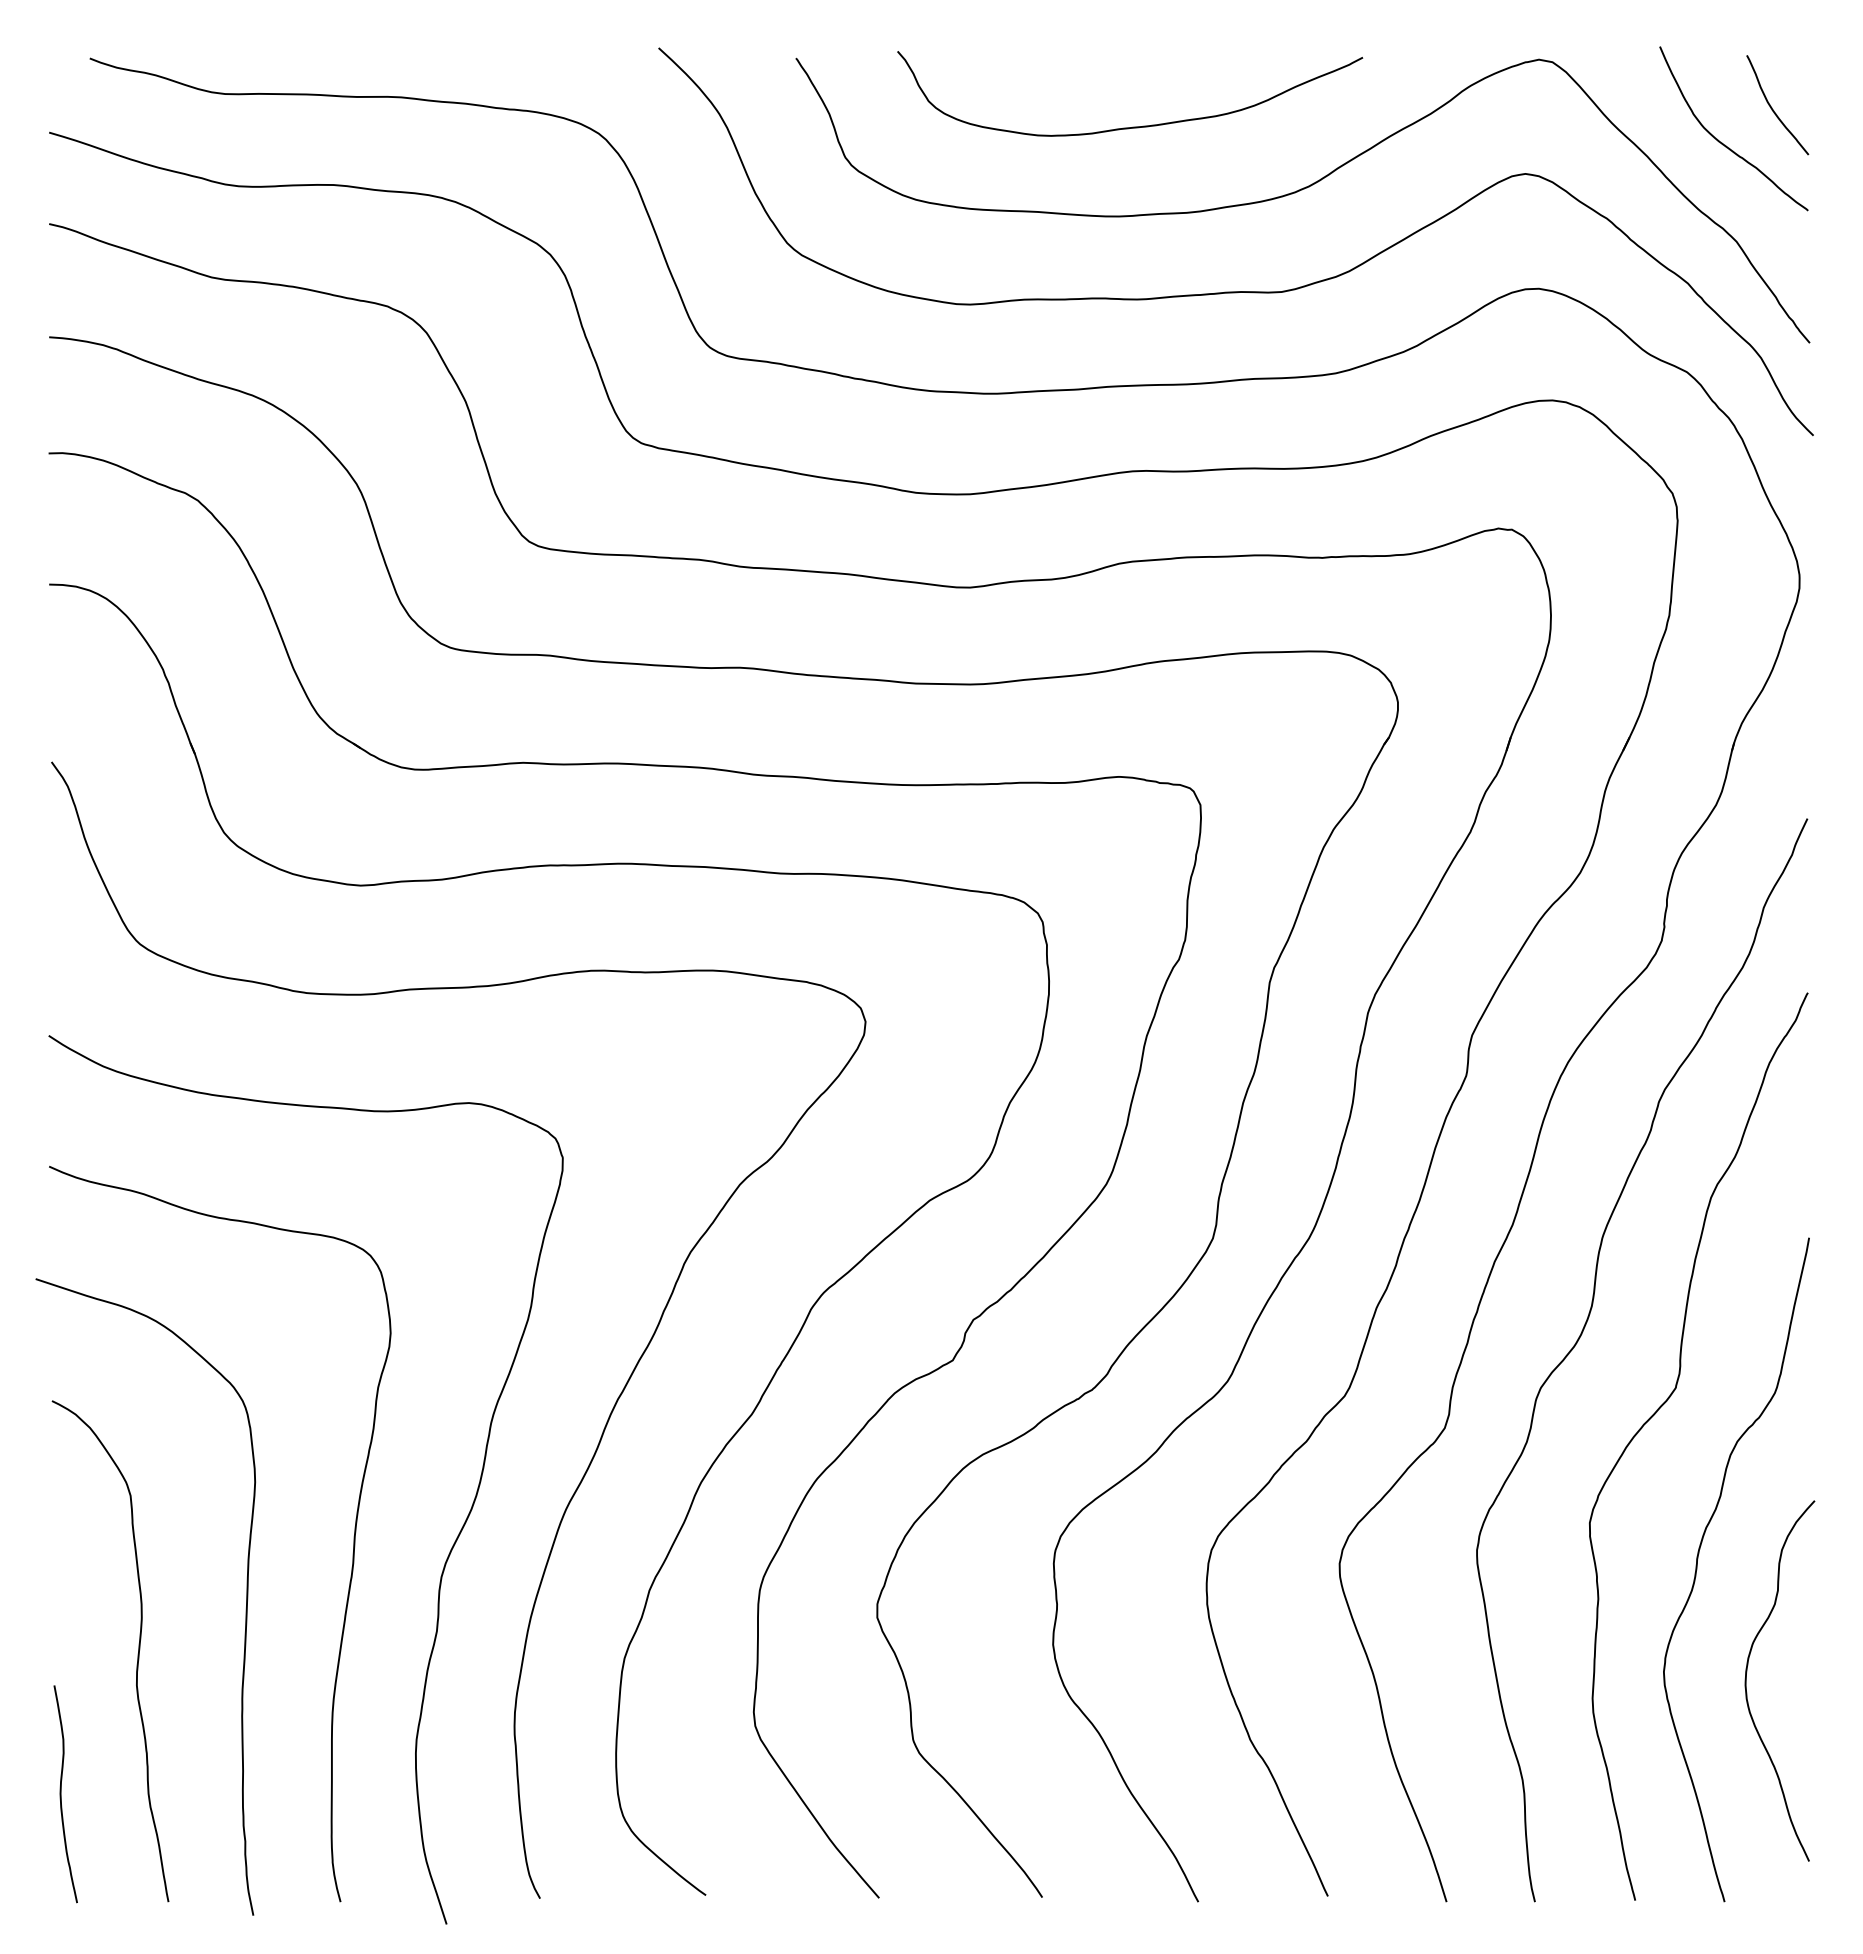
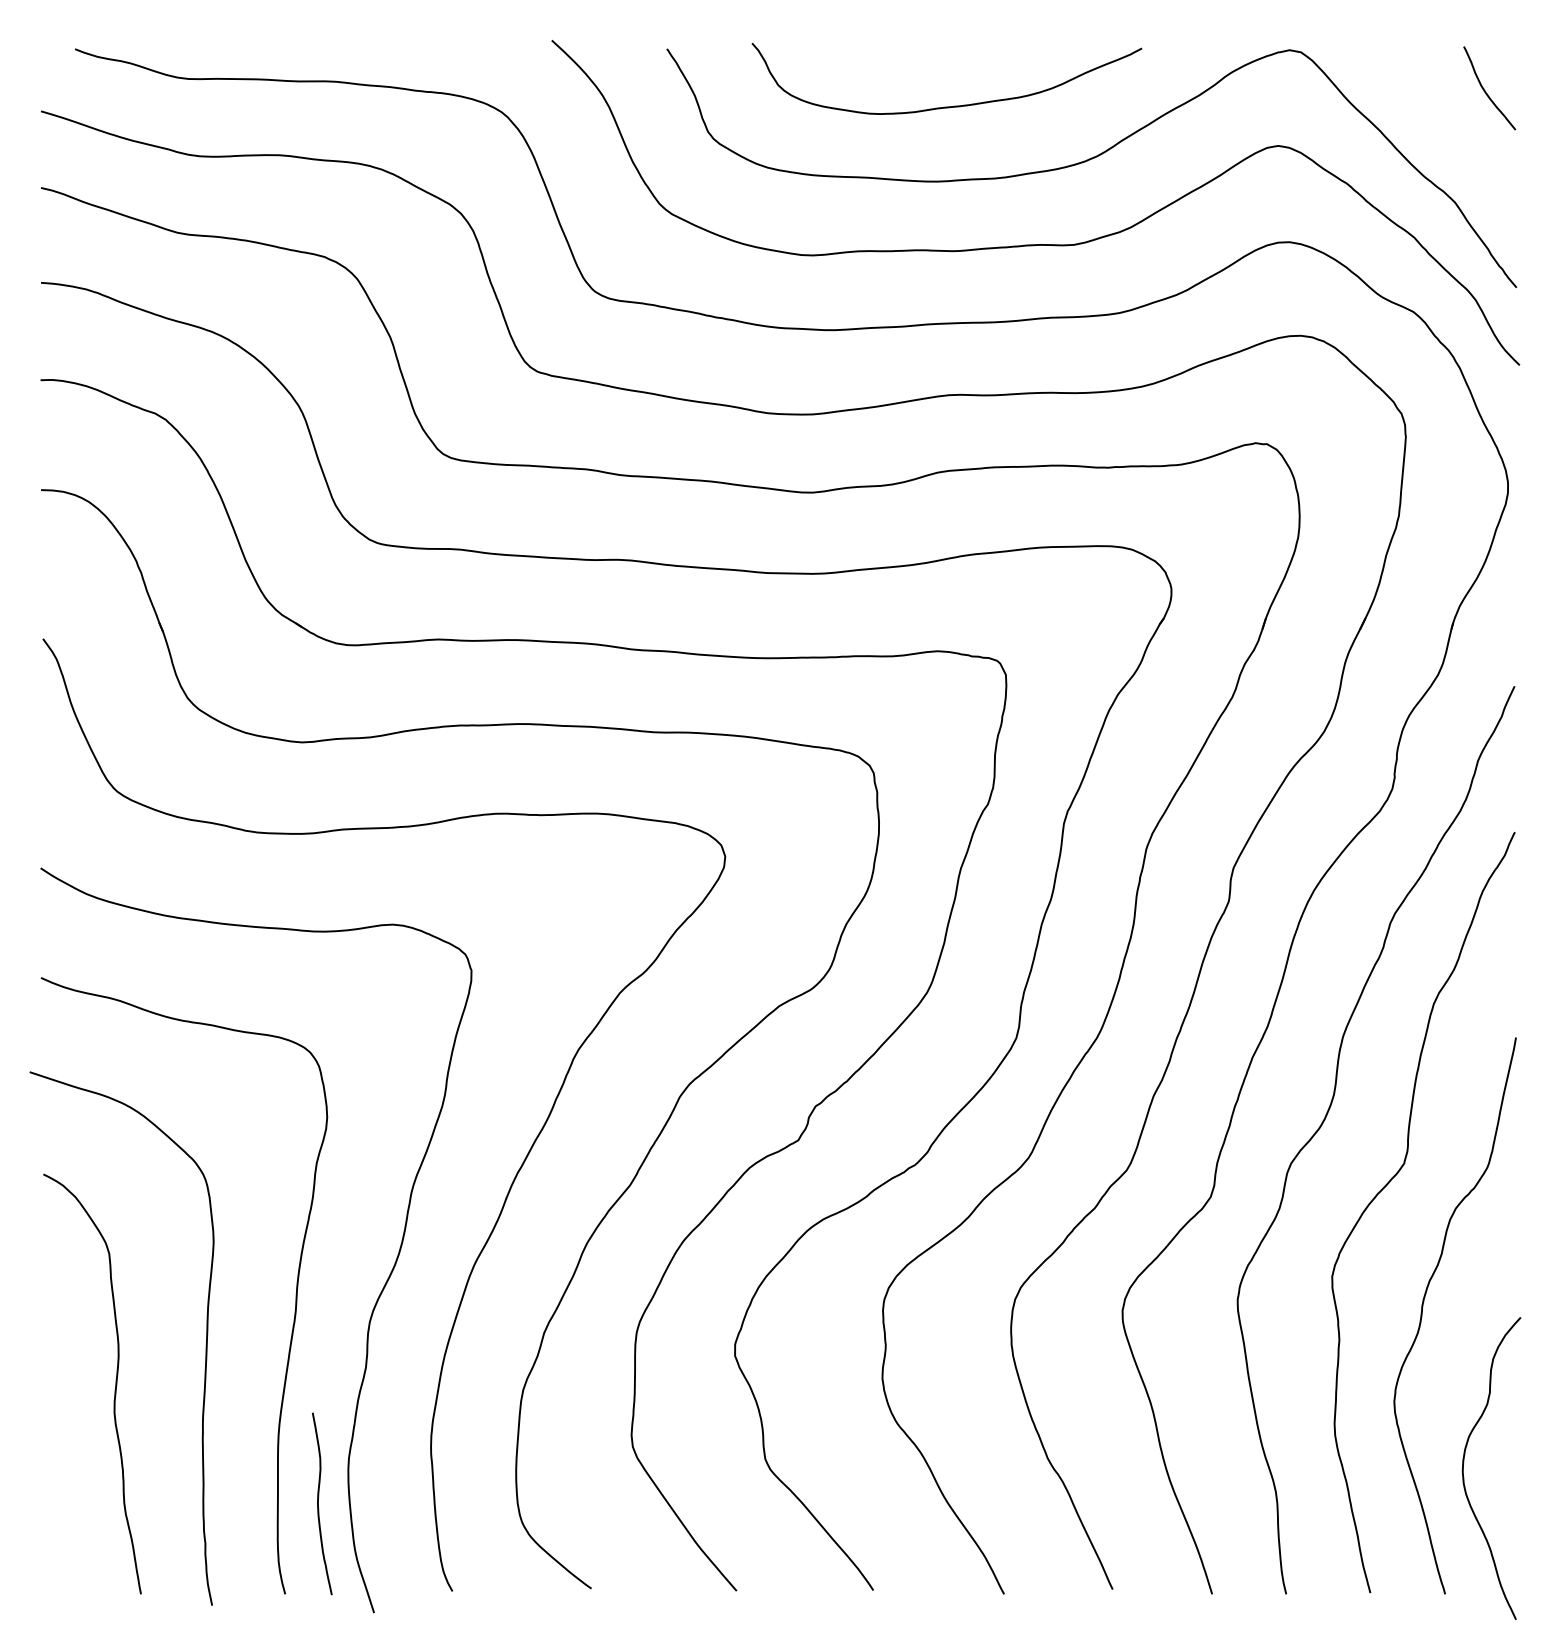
curve: (1722, 142) -> (1443, 119), removed
curve: (1747, 1672) -> (1464, 1461), moved
curve: (61, 1794) -> (318, 1504), moved

